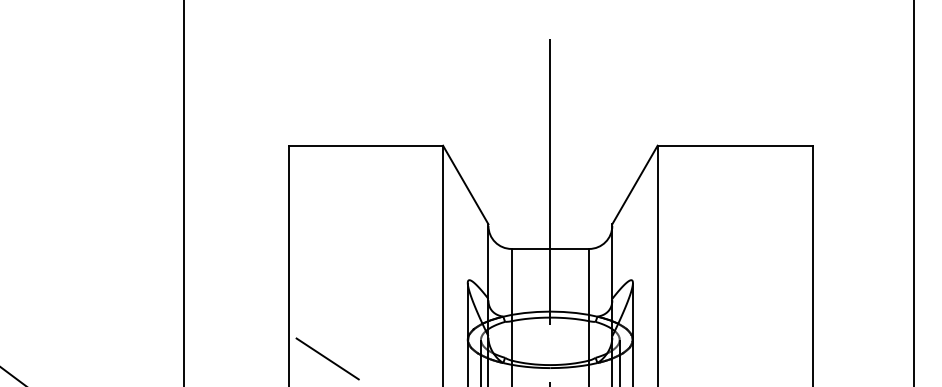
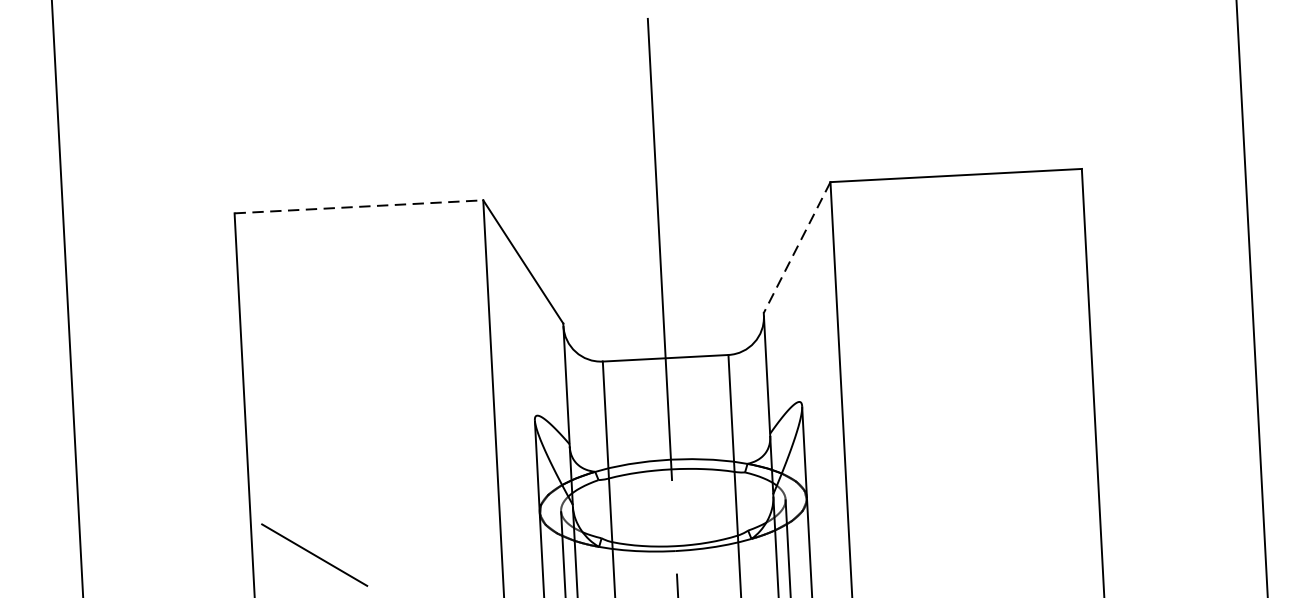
line: (366, 145) -> (359, 206), solid -> dashed
line: (634, 185) -> (796, 248), solid -> dashed

